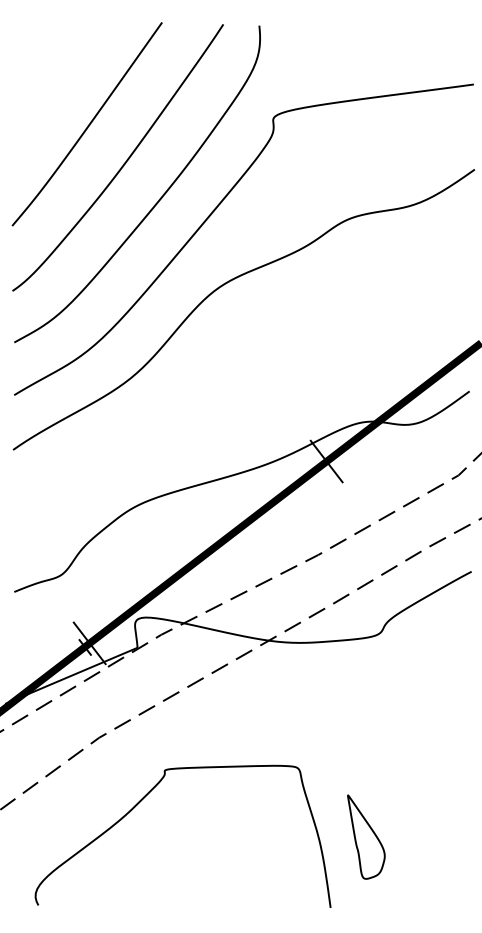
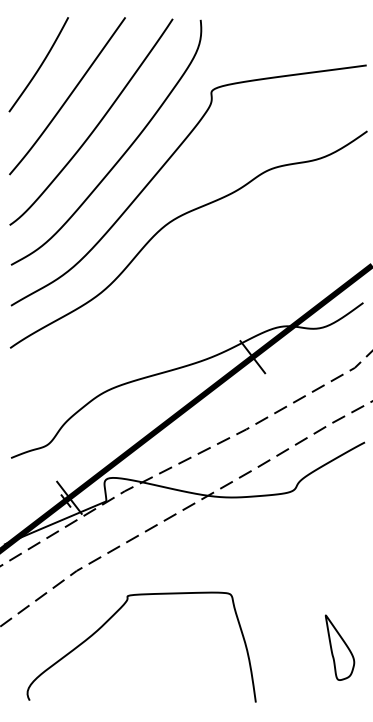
curve: (51, 85) -> (39, 66), added
part: (366, 836) -> (340, 647), moved

